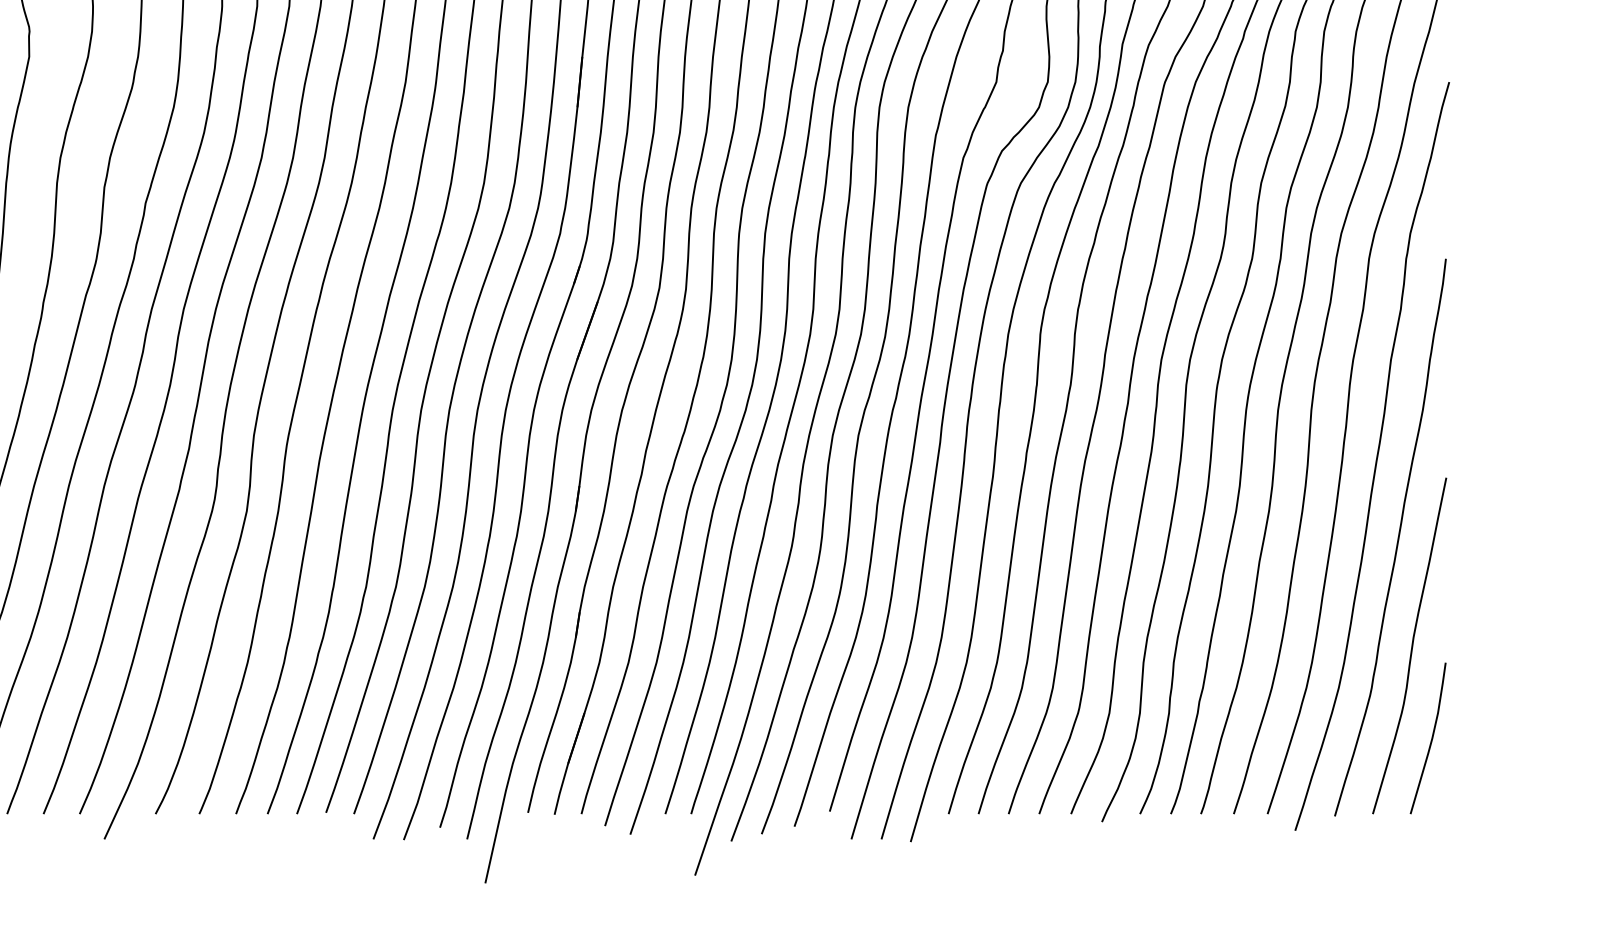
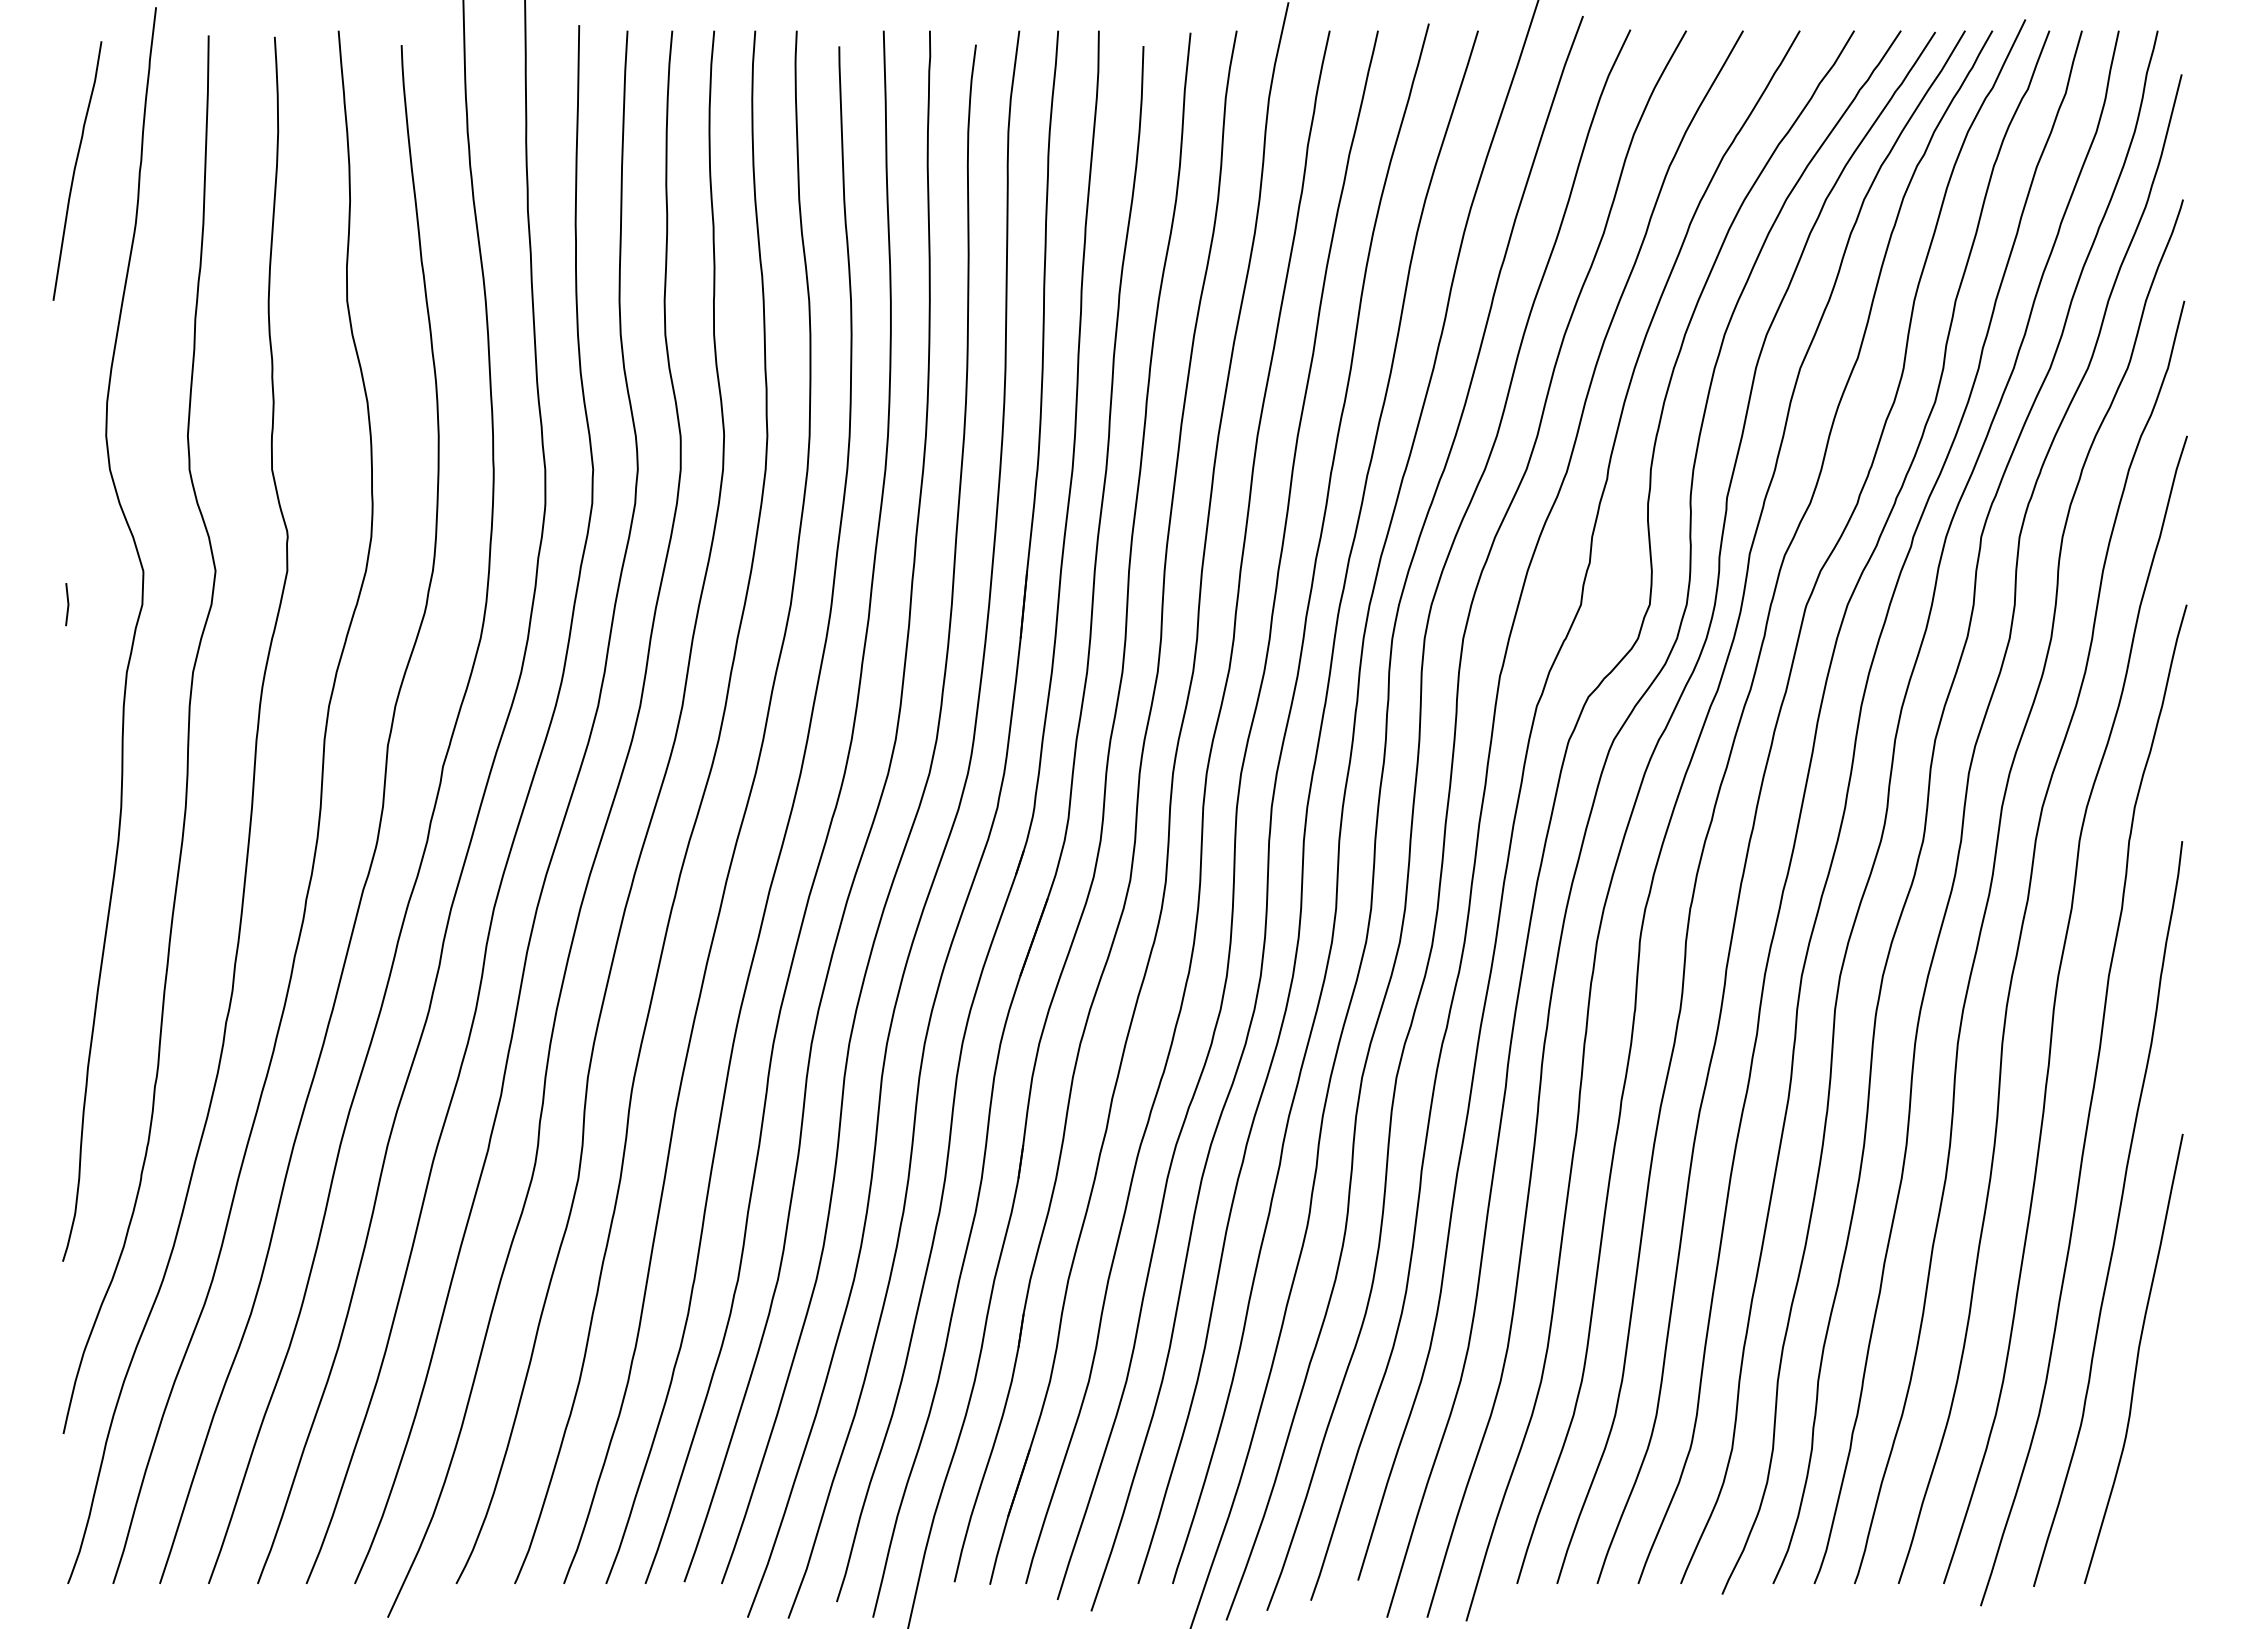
curve: (1431, 739) -> (2162, 1484), removed

